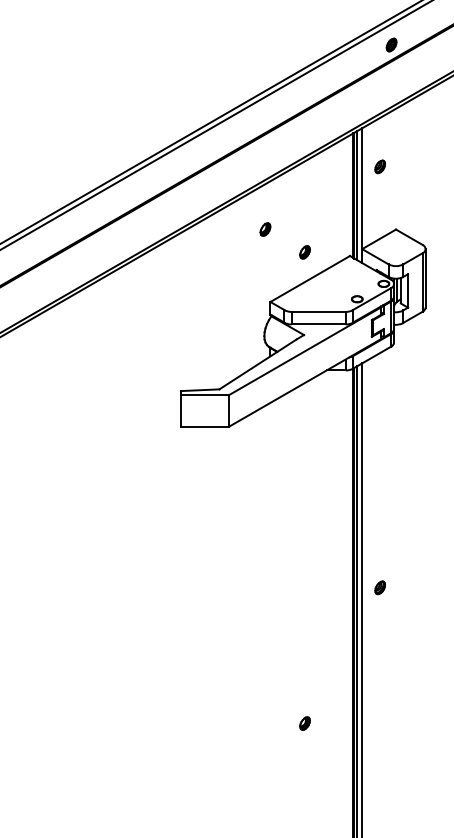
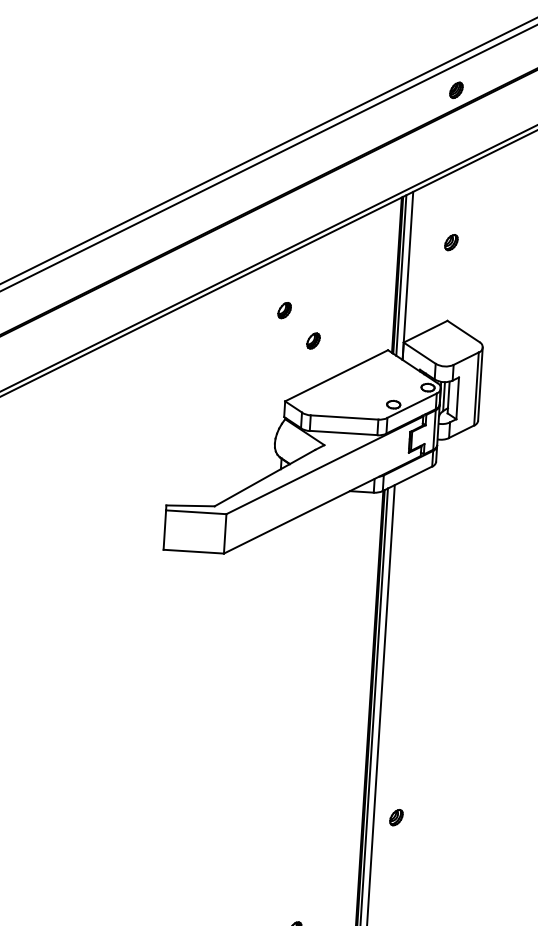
part: (379, 166) -> (450, 242), moved
part: (304, 252) -> (312, 341), moved
part: (379, 587) -> (395, 817), moved

